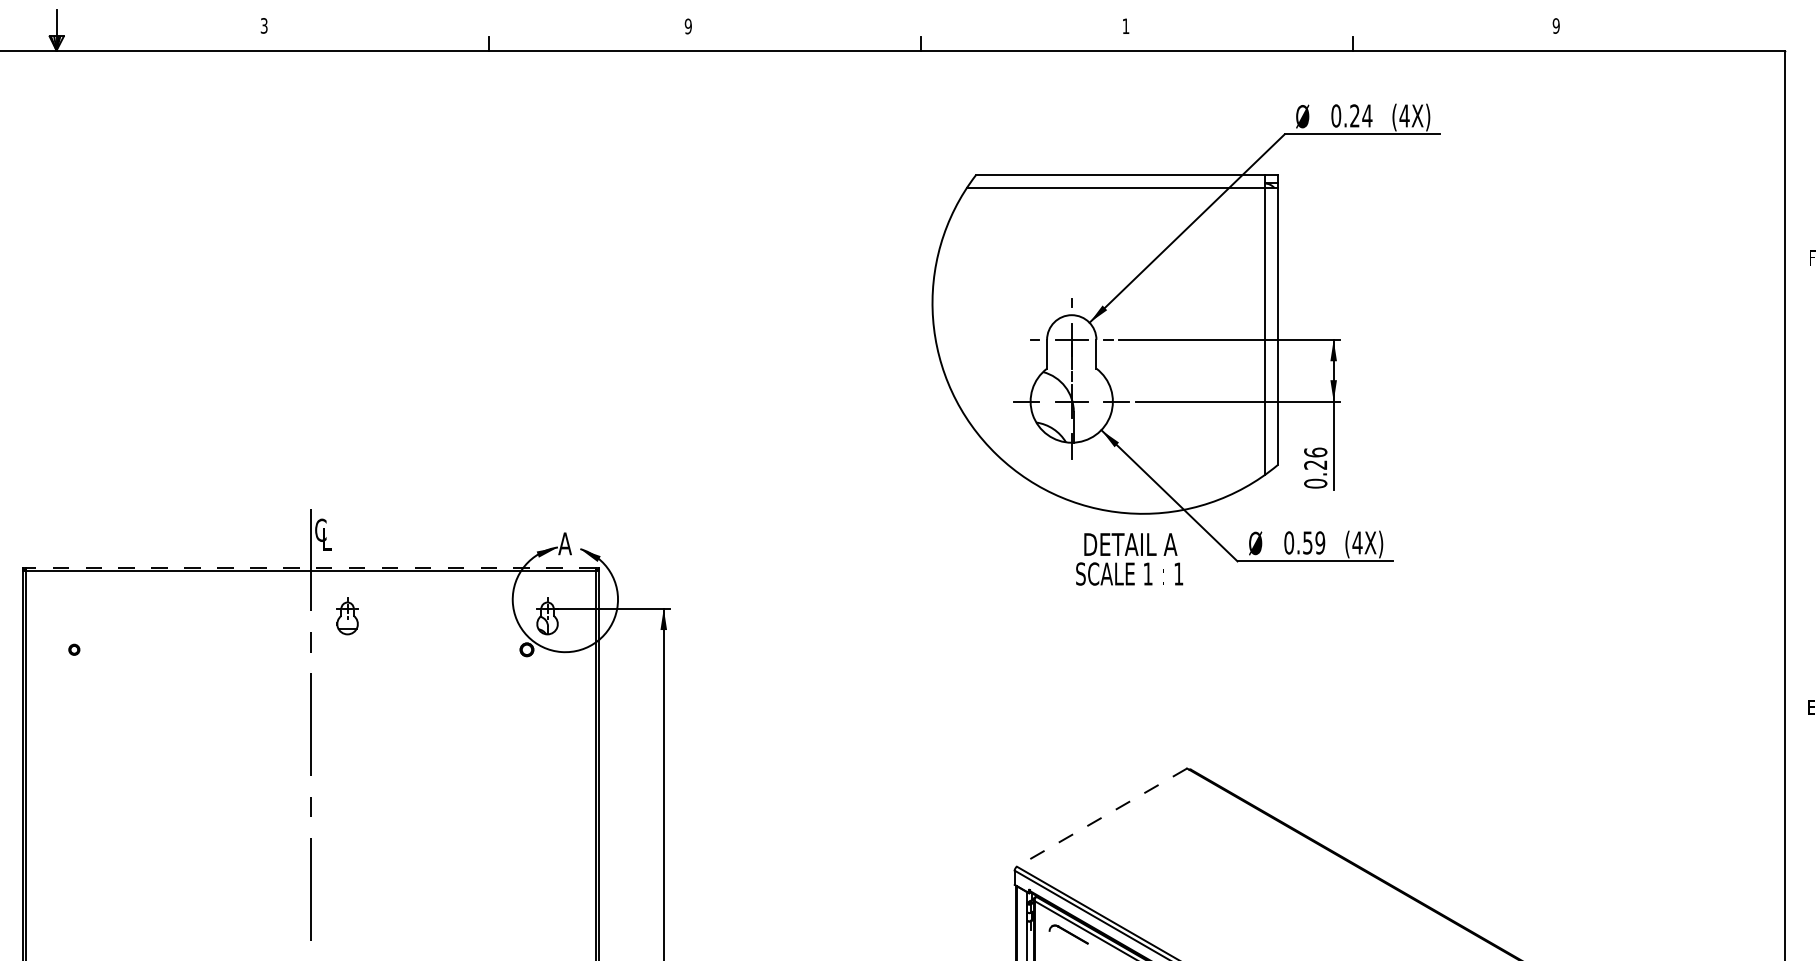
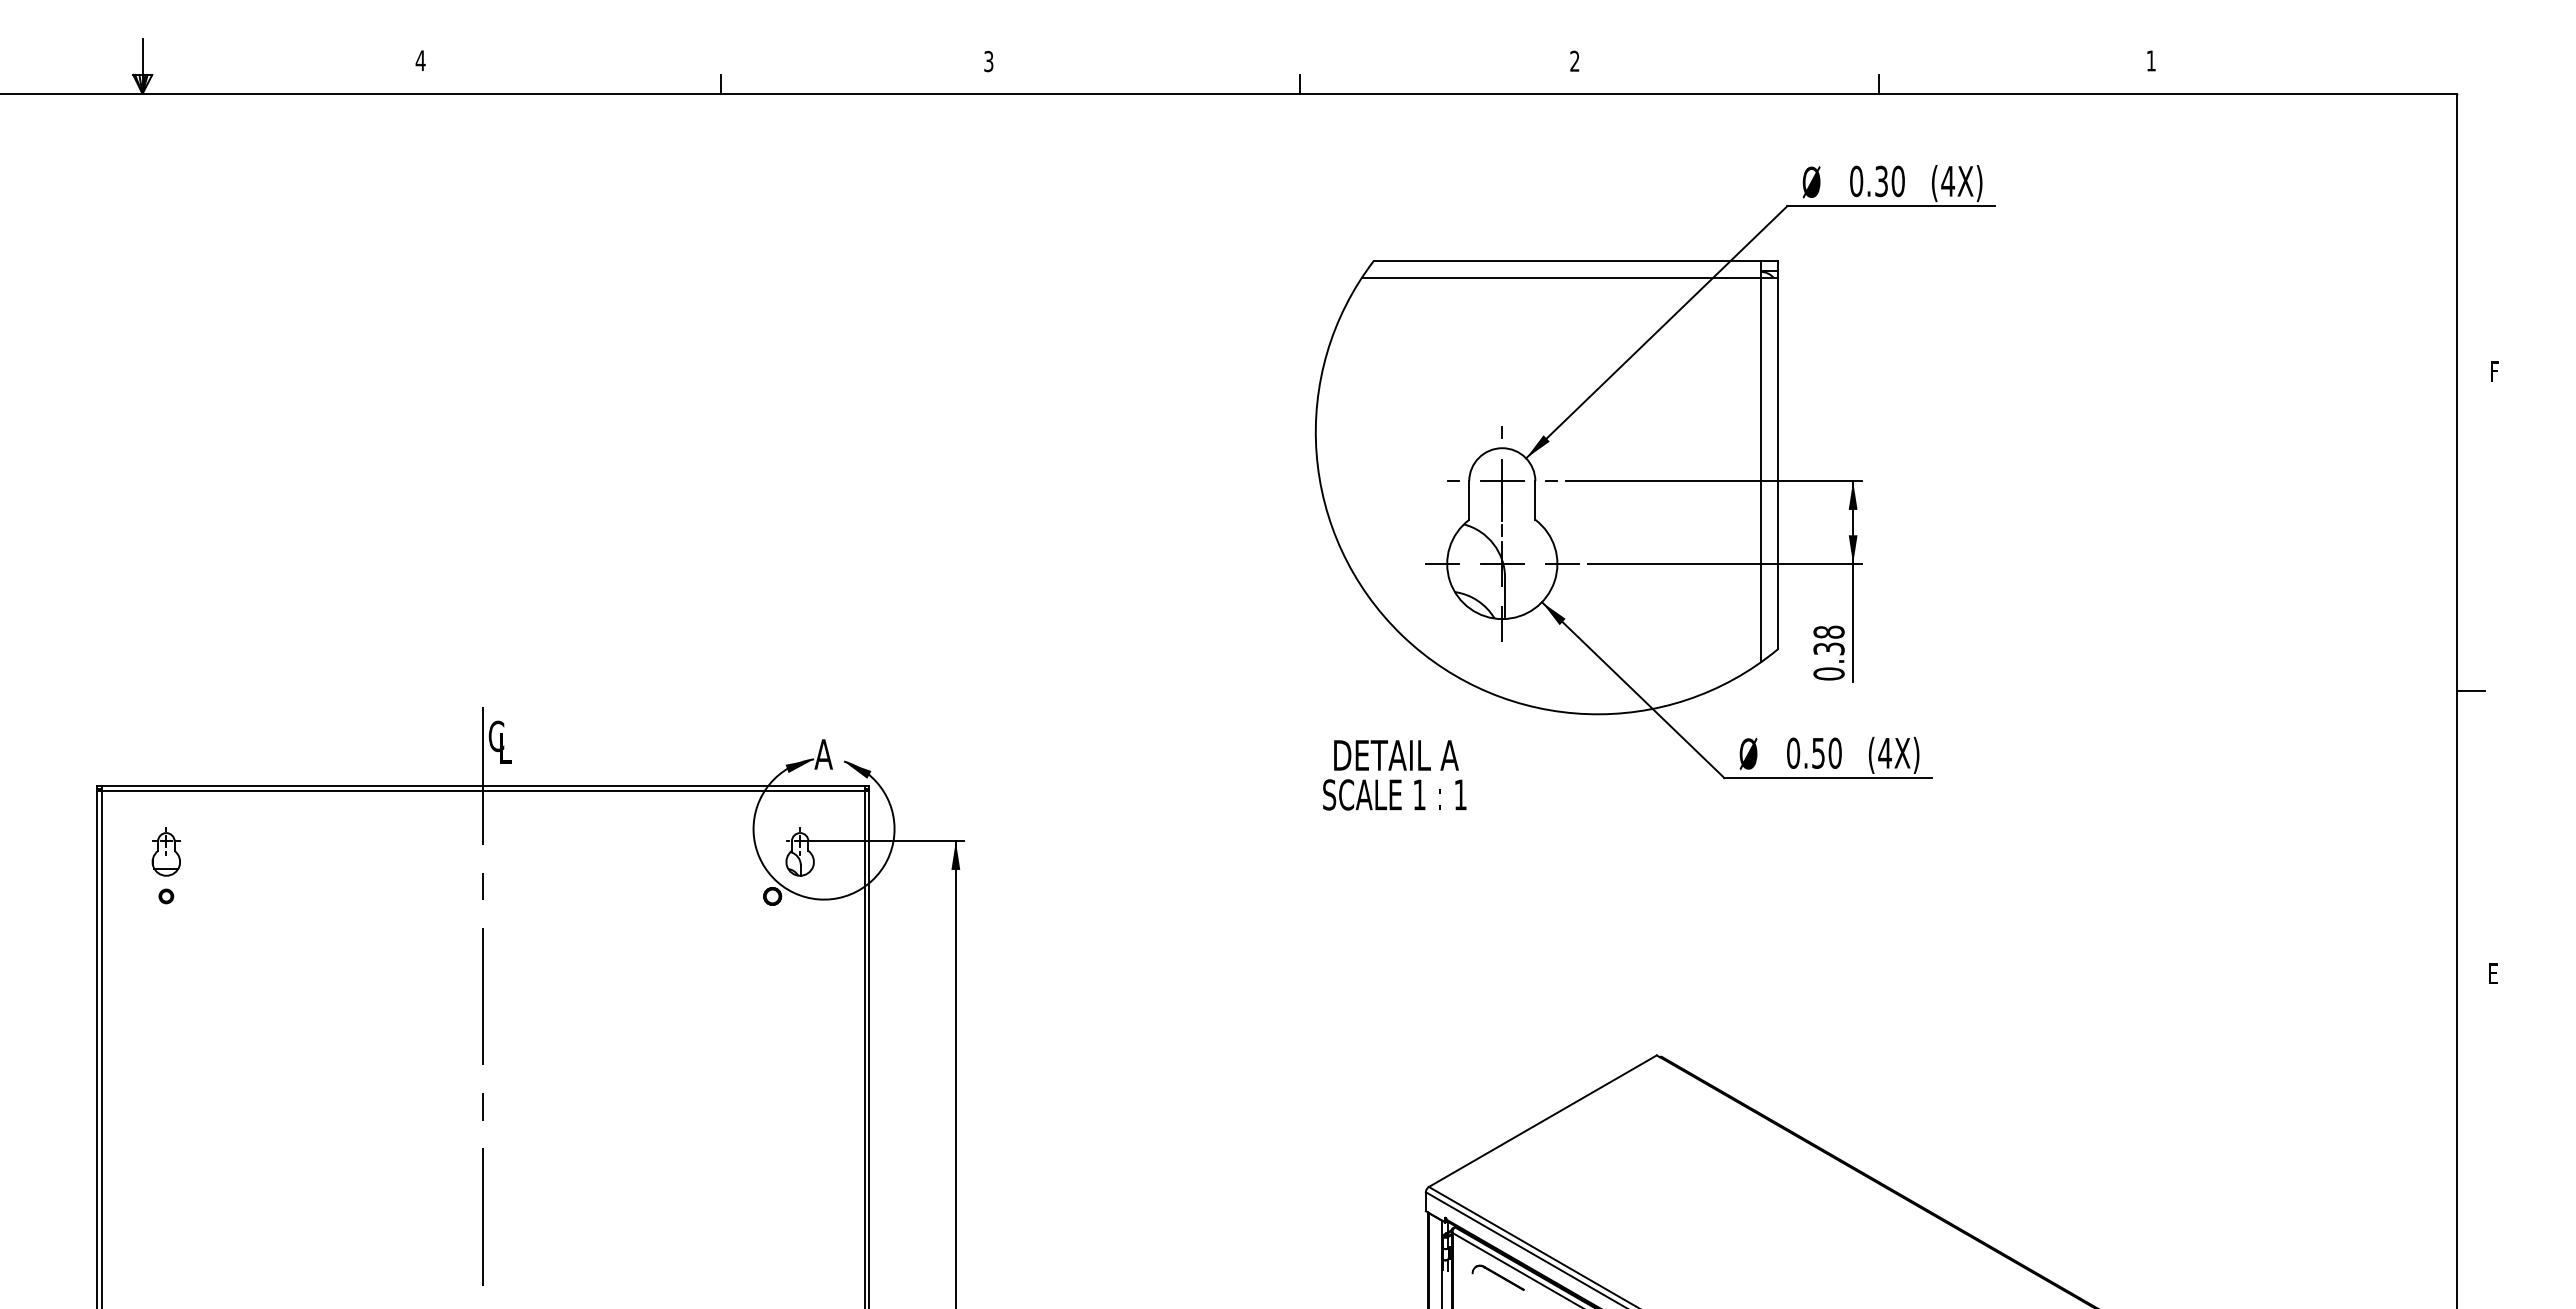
text: (264, 25) -> (420, 60), 3 -> 4
text: (1125, 25) -> (1574, 60), 1 -> 2
text: (1555, 25) -> (2150, 60), 9 -> 1
text: (688, 26) -> (988, 61), 9 -> 3
text: (1361, 116) -> (1890, 181), 0.24 -> 0.30
text: (1315, 458) -> (1828, 640), 0.26 -> 0.38
line: (1794, 496) -> (2470, 691), added
text: (1319, 542) -> (1834, 752), 0.59 -> 0.50
text: (1129, 559) -> (1394, 775), moved
line: (311, 567) -> (483, 786), dashed -> solid
part: (346, 616) -> (165, 851), moved
line: (1101, 817) -> (1542, 1121), dashed -> solid

